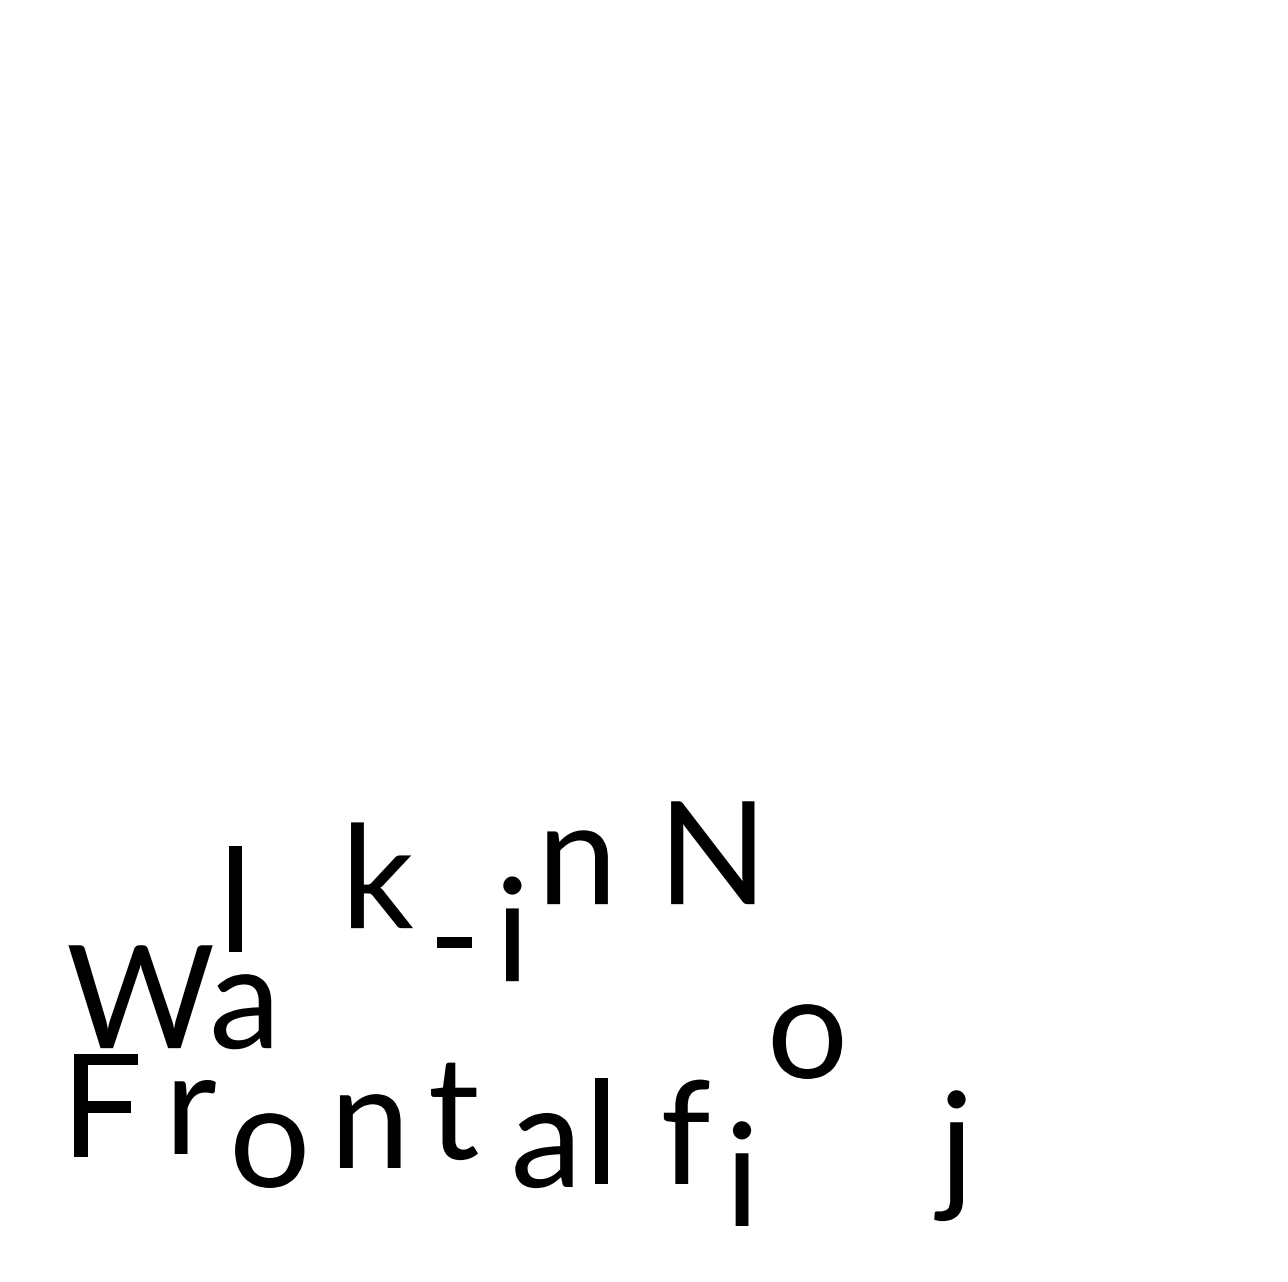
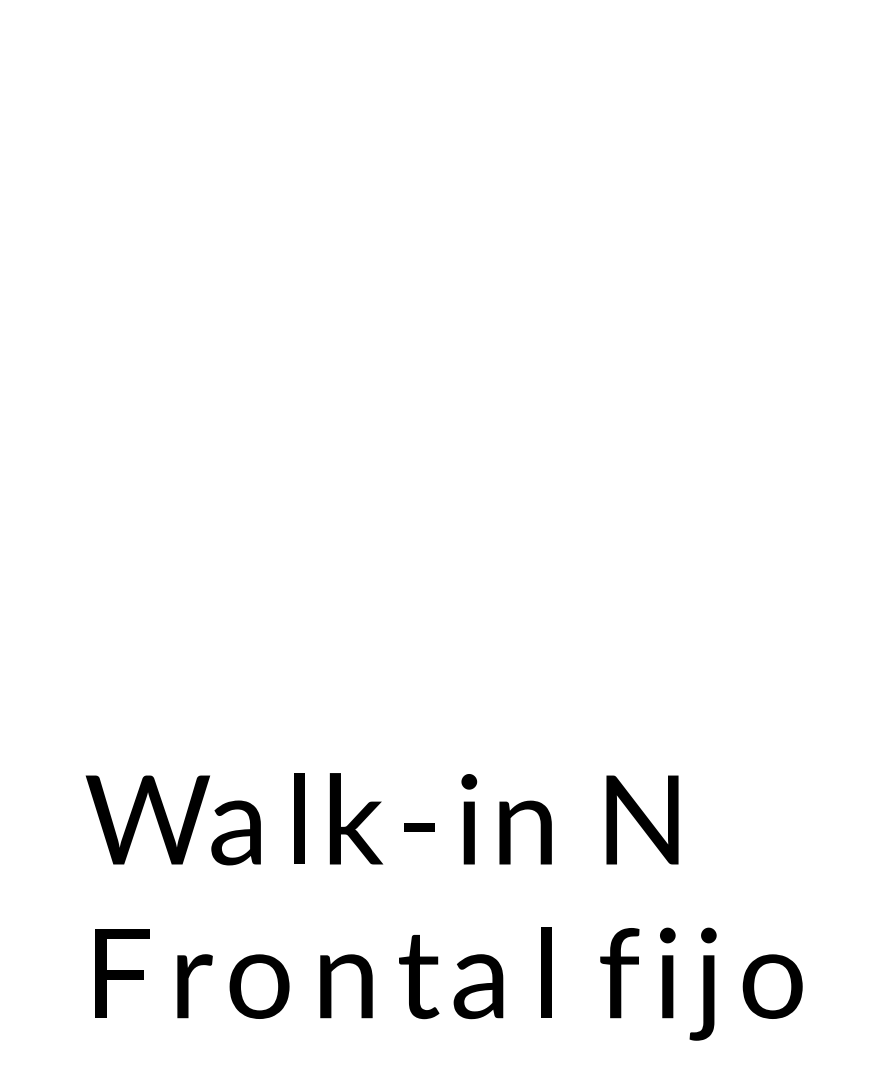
text: (650, 852) -> (588, 819), moved
text: (381, 875) -> (356, 818), moved
text: (235, 898) -> (299, 818), moved
text: (512, 928) -> (469, 818), moved
text: (454, 942) -> (419, 827), moved
text: (807, 1041) -> (772, 986), moved
text: (105, 1105) -> (121, 973), moved
text: (454, 1111) -> (419, 977), moved
text: (194, 1116) -> (194, 985), moved
text: (370, 1130) -> (346, 985), moved
text: (652, 1130) -> (590, 971), moved
text: (269, 1150) -> (259, 986), moved
text: (543, 1150) -> (478, 986), moved
text: (949, 1155) -> (702, 984), moved

